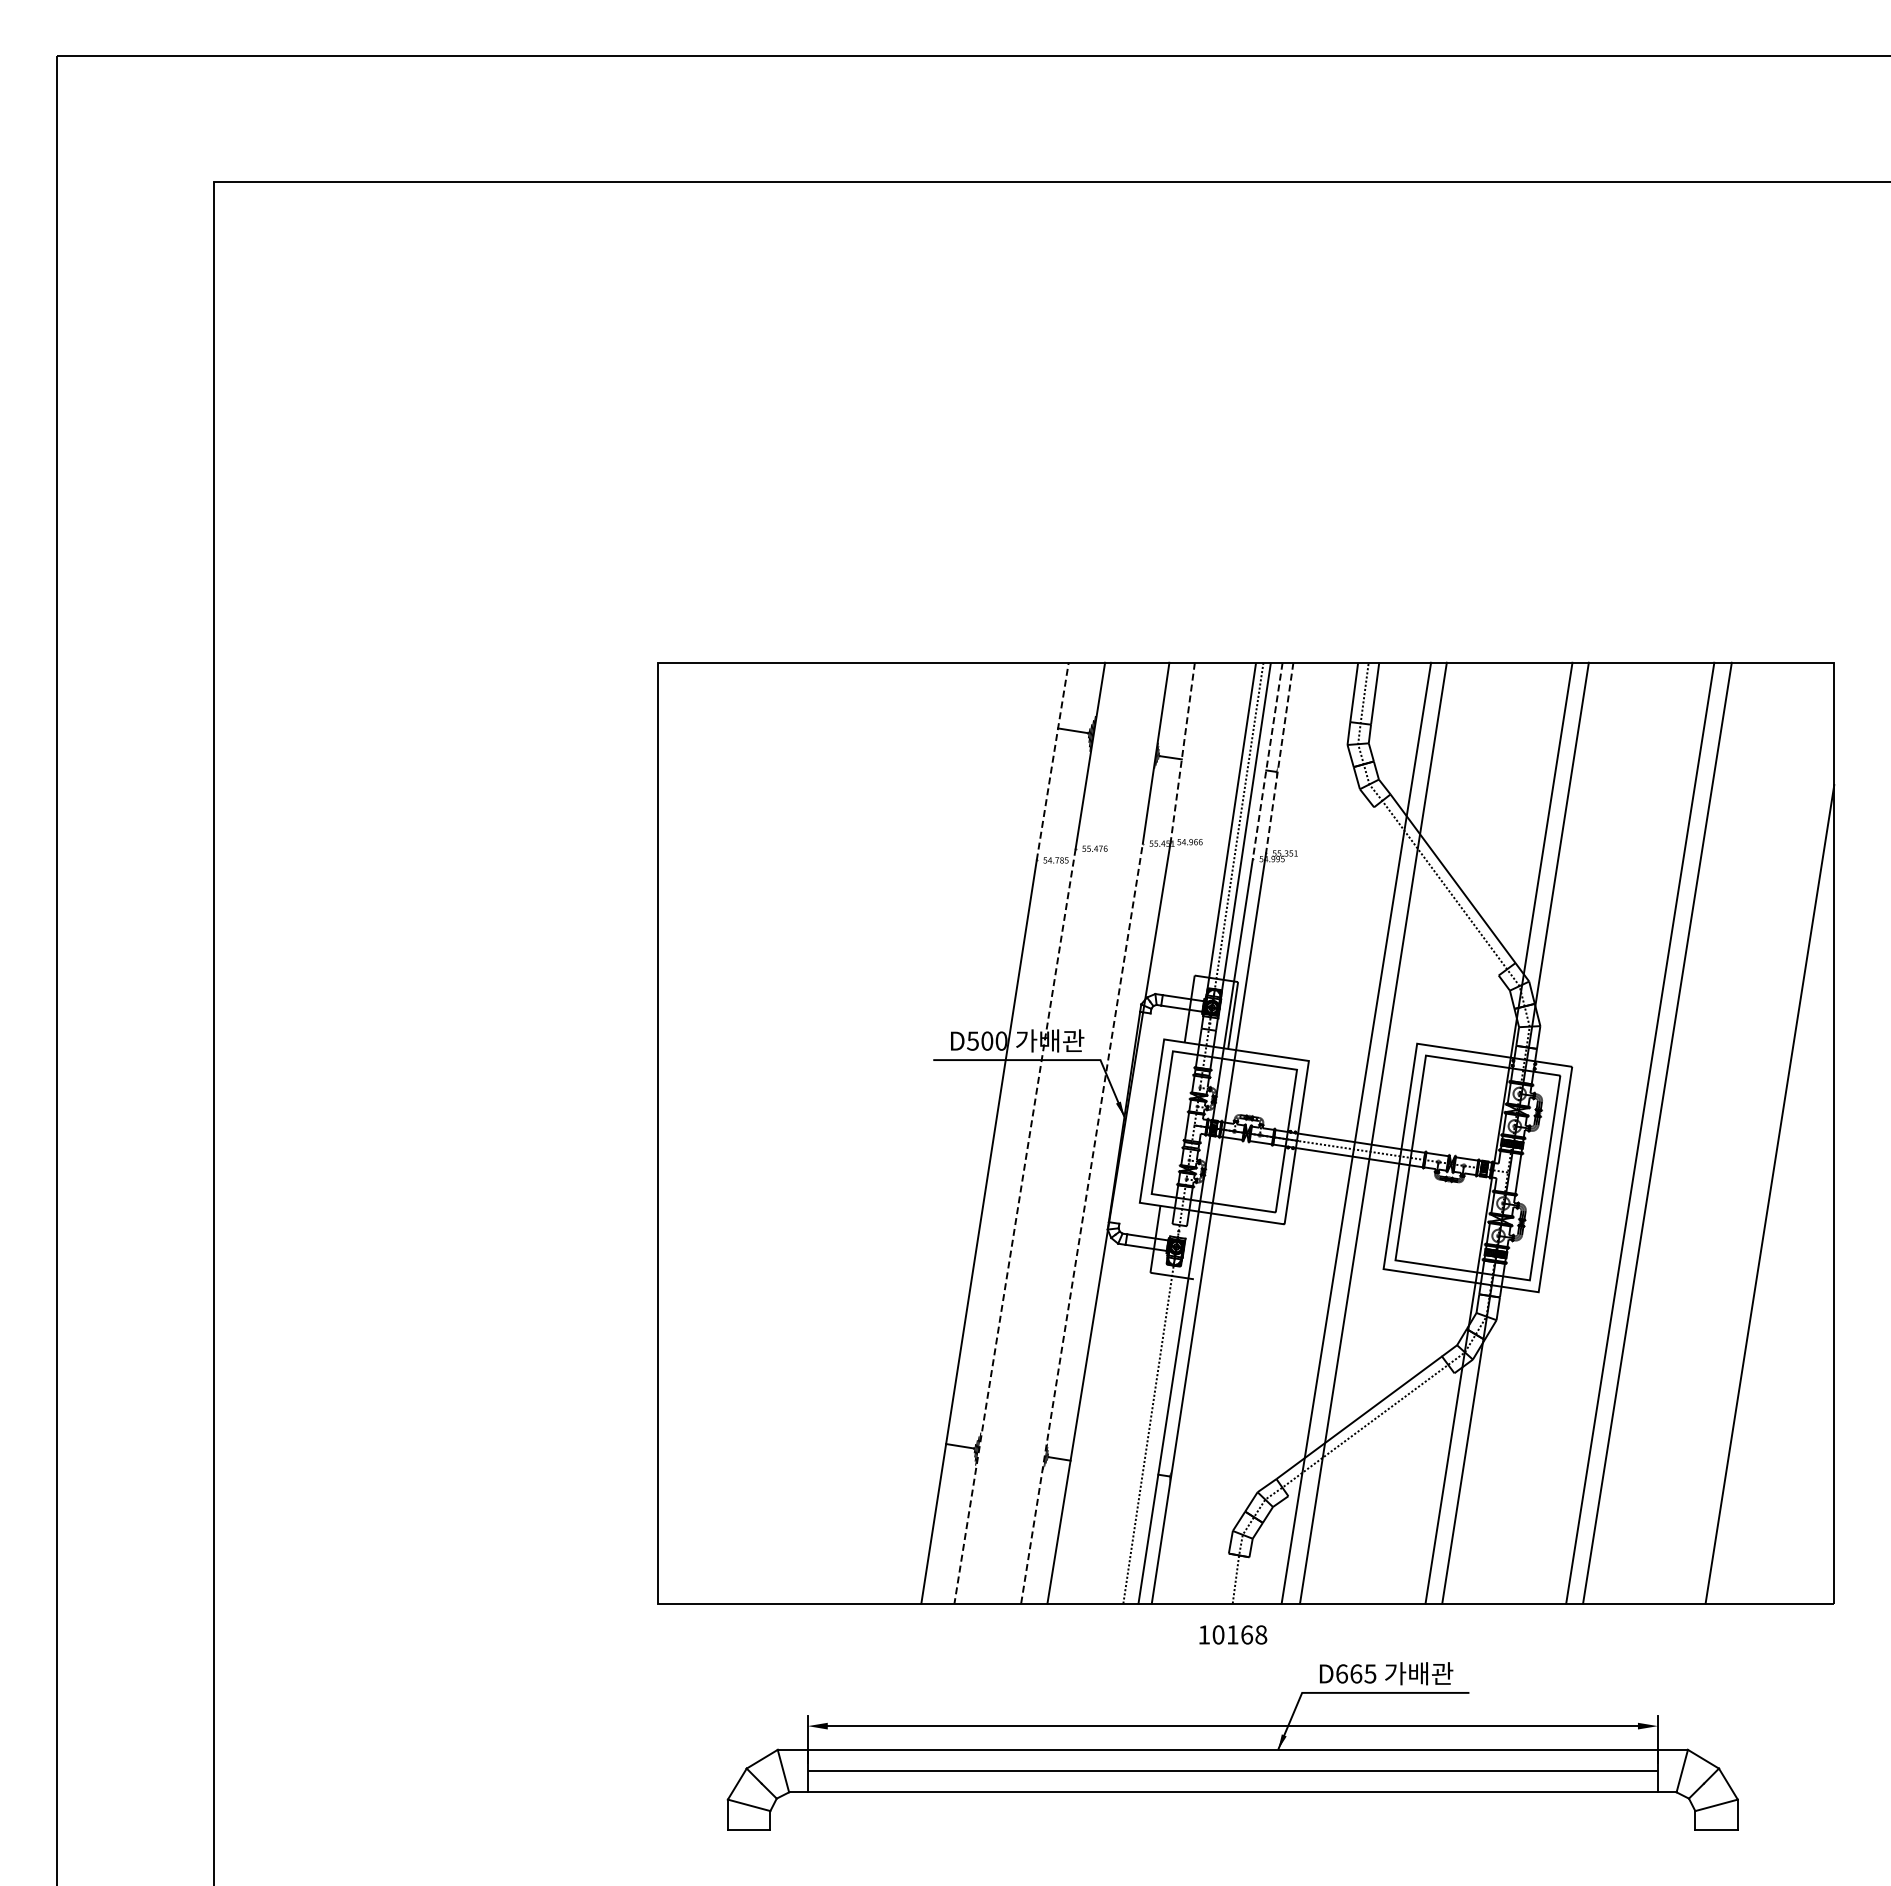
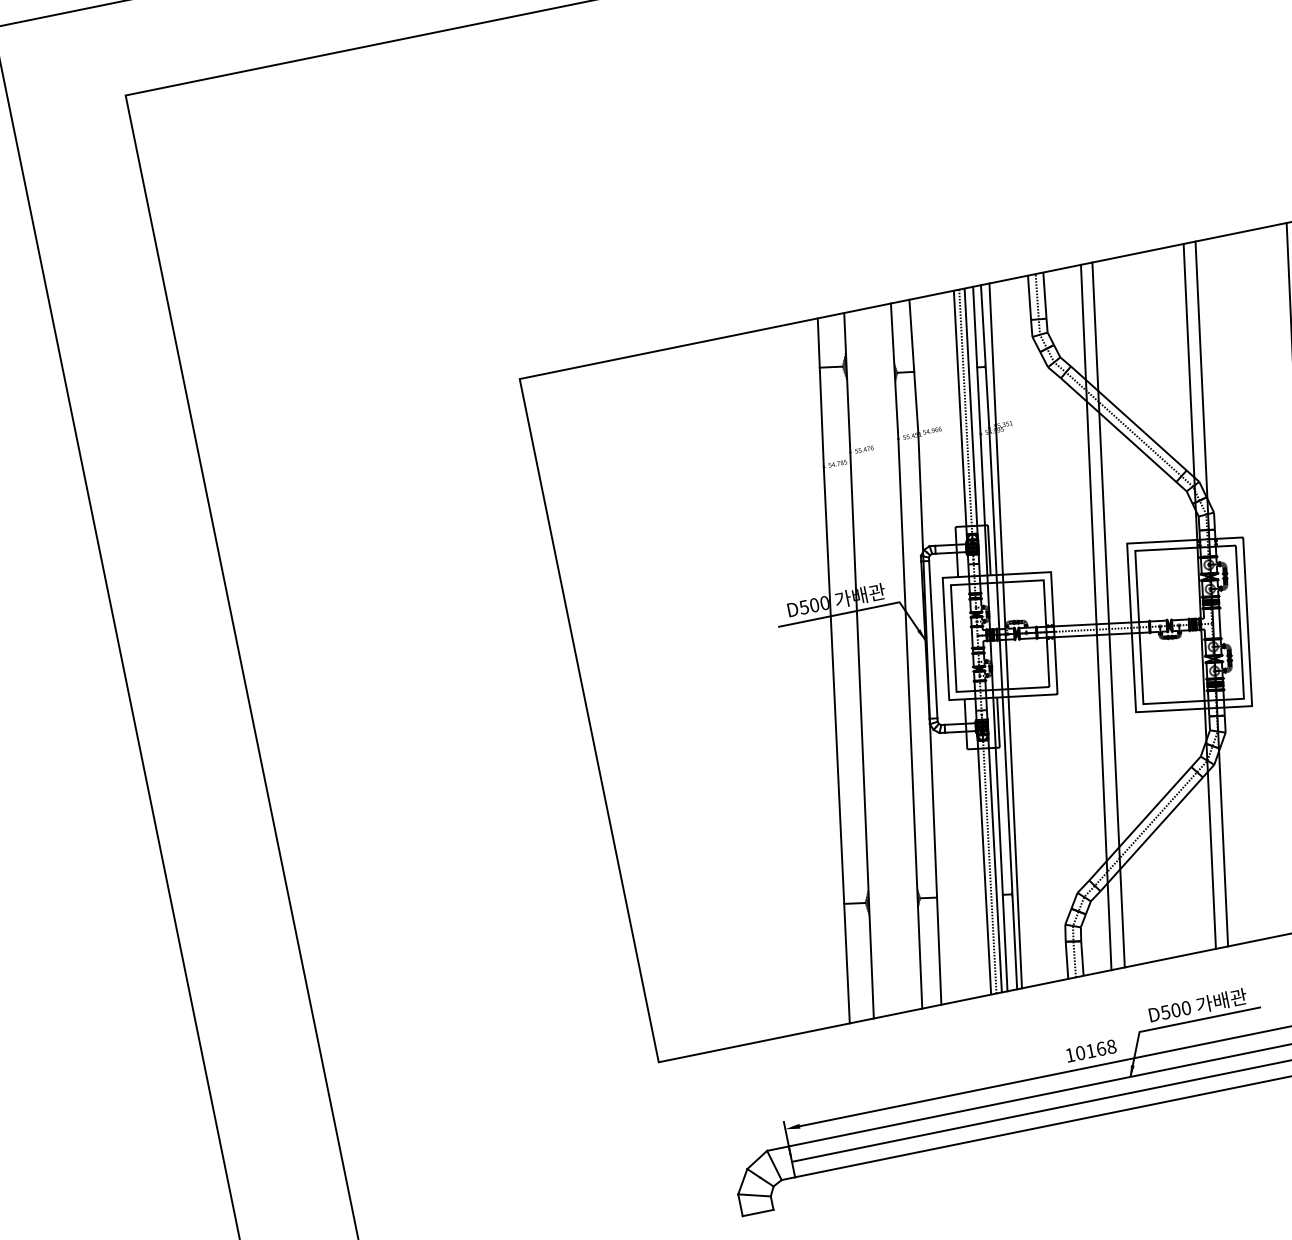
line: (1182, 752) -> (913, 366), dashed -> solid
line: (1279, 758) -> (985, 356), dashed -> solid
line: (1052, 761) -> (820, 392), dashed -> solid
line: (1267, 761) -> (976, 360), dashed -> solid
line: (1436, 891) -> (1118, 430), added
line: (1134, 1118) -> (932, 639), added
line: (1231, 1132) -> (1005, 635), added
line: (1082, 1223) -> (910, 723), dashed -> solid
line: (1014, 1226) -> (861, 735), dashed -> solid
line: (1198, 1245) -> (998, 722), added
line: (1143, 1413) -> (983, 852), added
line: (1158, 1414) -> (994, 851), added
line: (1371, 1434) -> (1151, 834), added
line: (1225, 1578) -> (1066, 960), added
line: (1246, 1580) -> (1082, 958), added
text: (1233, 1634) -> (1091, 1050), moved
text: (1355, 1673) -> (1175, 1010), D665 -> D500

